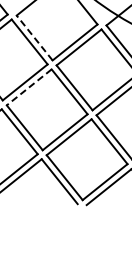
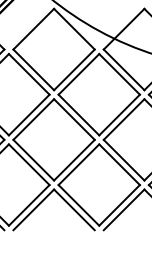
line: (34, 37) -> (33, 69), dashed -> solid
line: (28, 87) -> (33, 119), dashed -> solid

